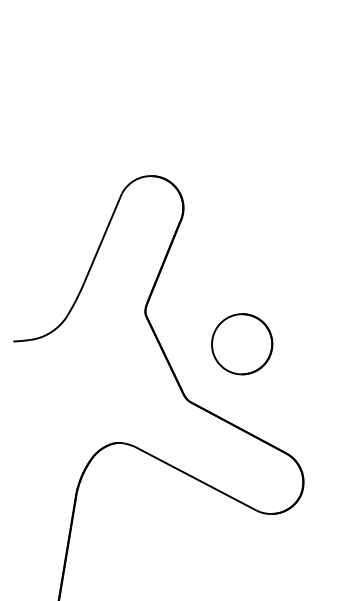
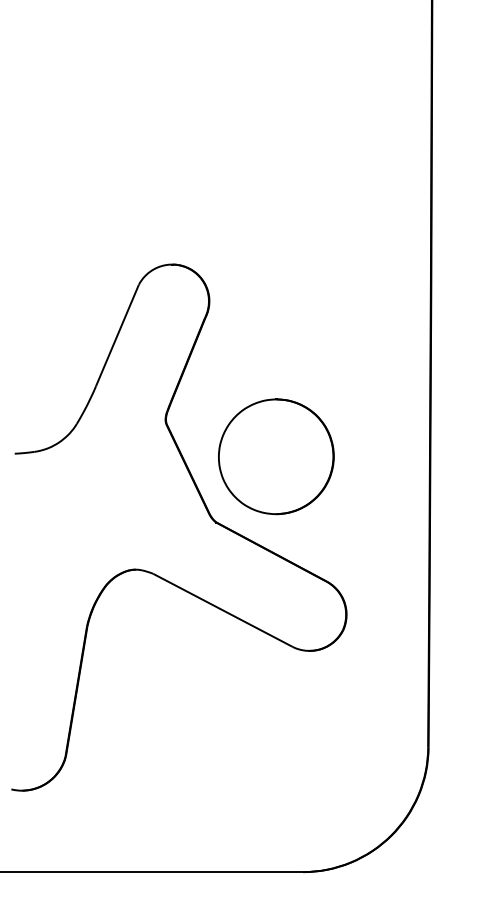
part: (242, 343) -> (276, 456), size x1.67

